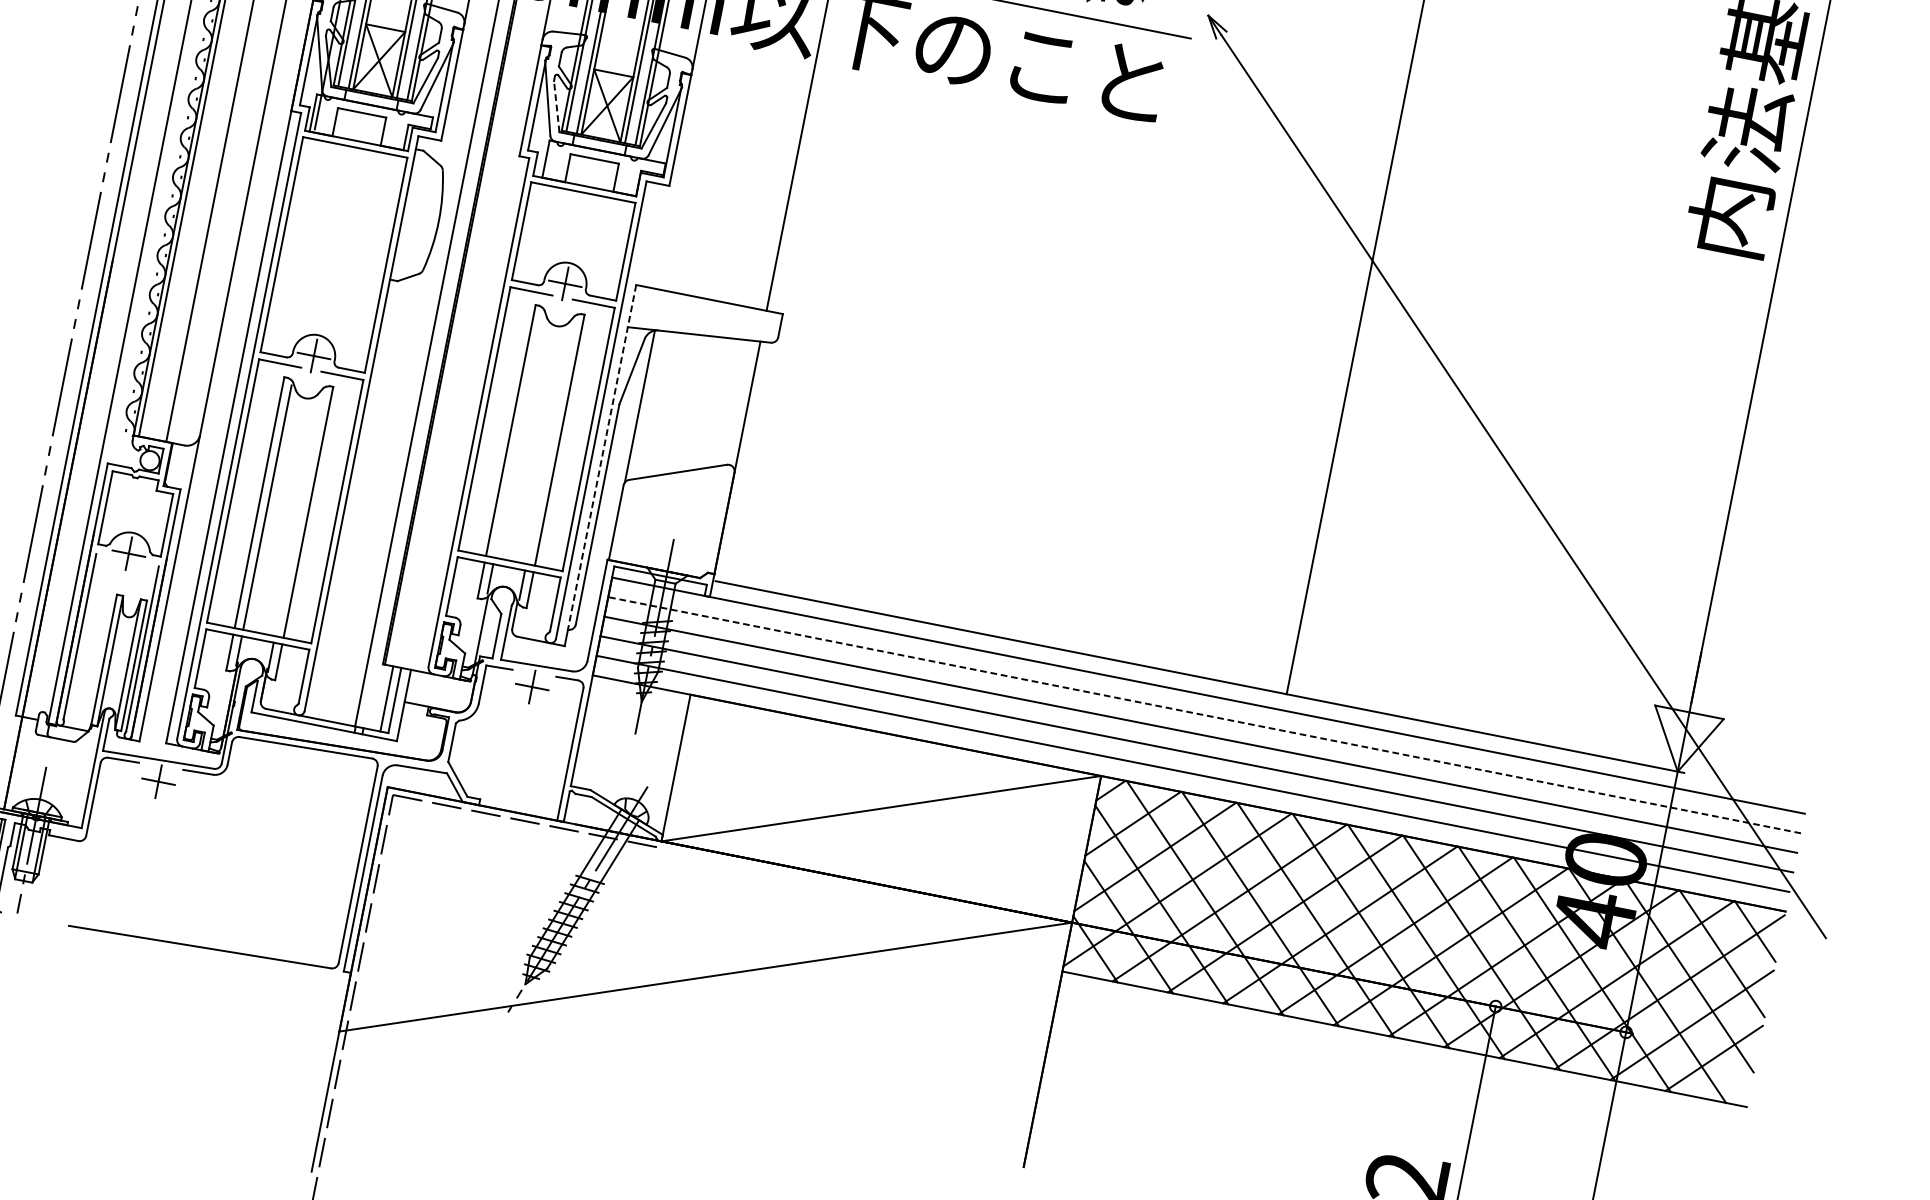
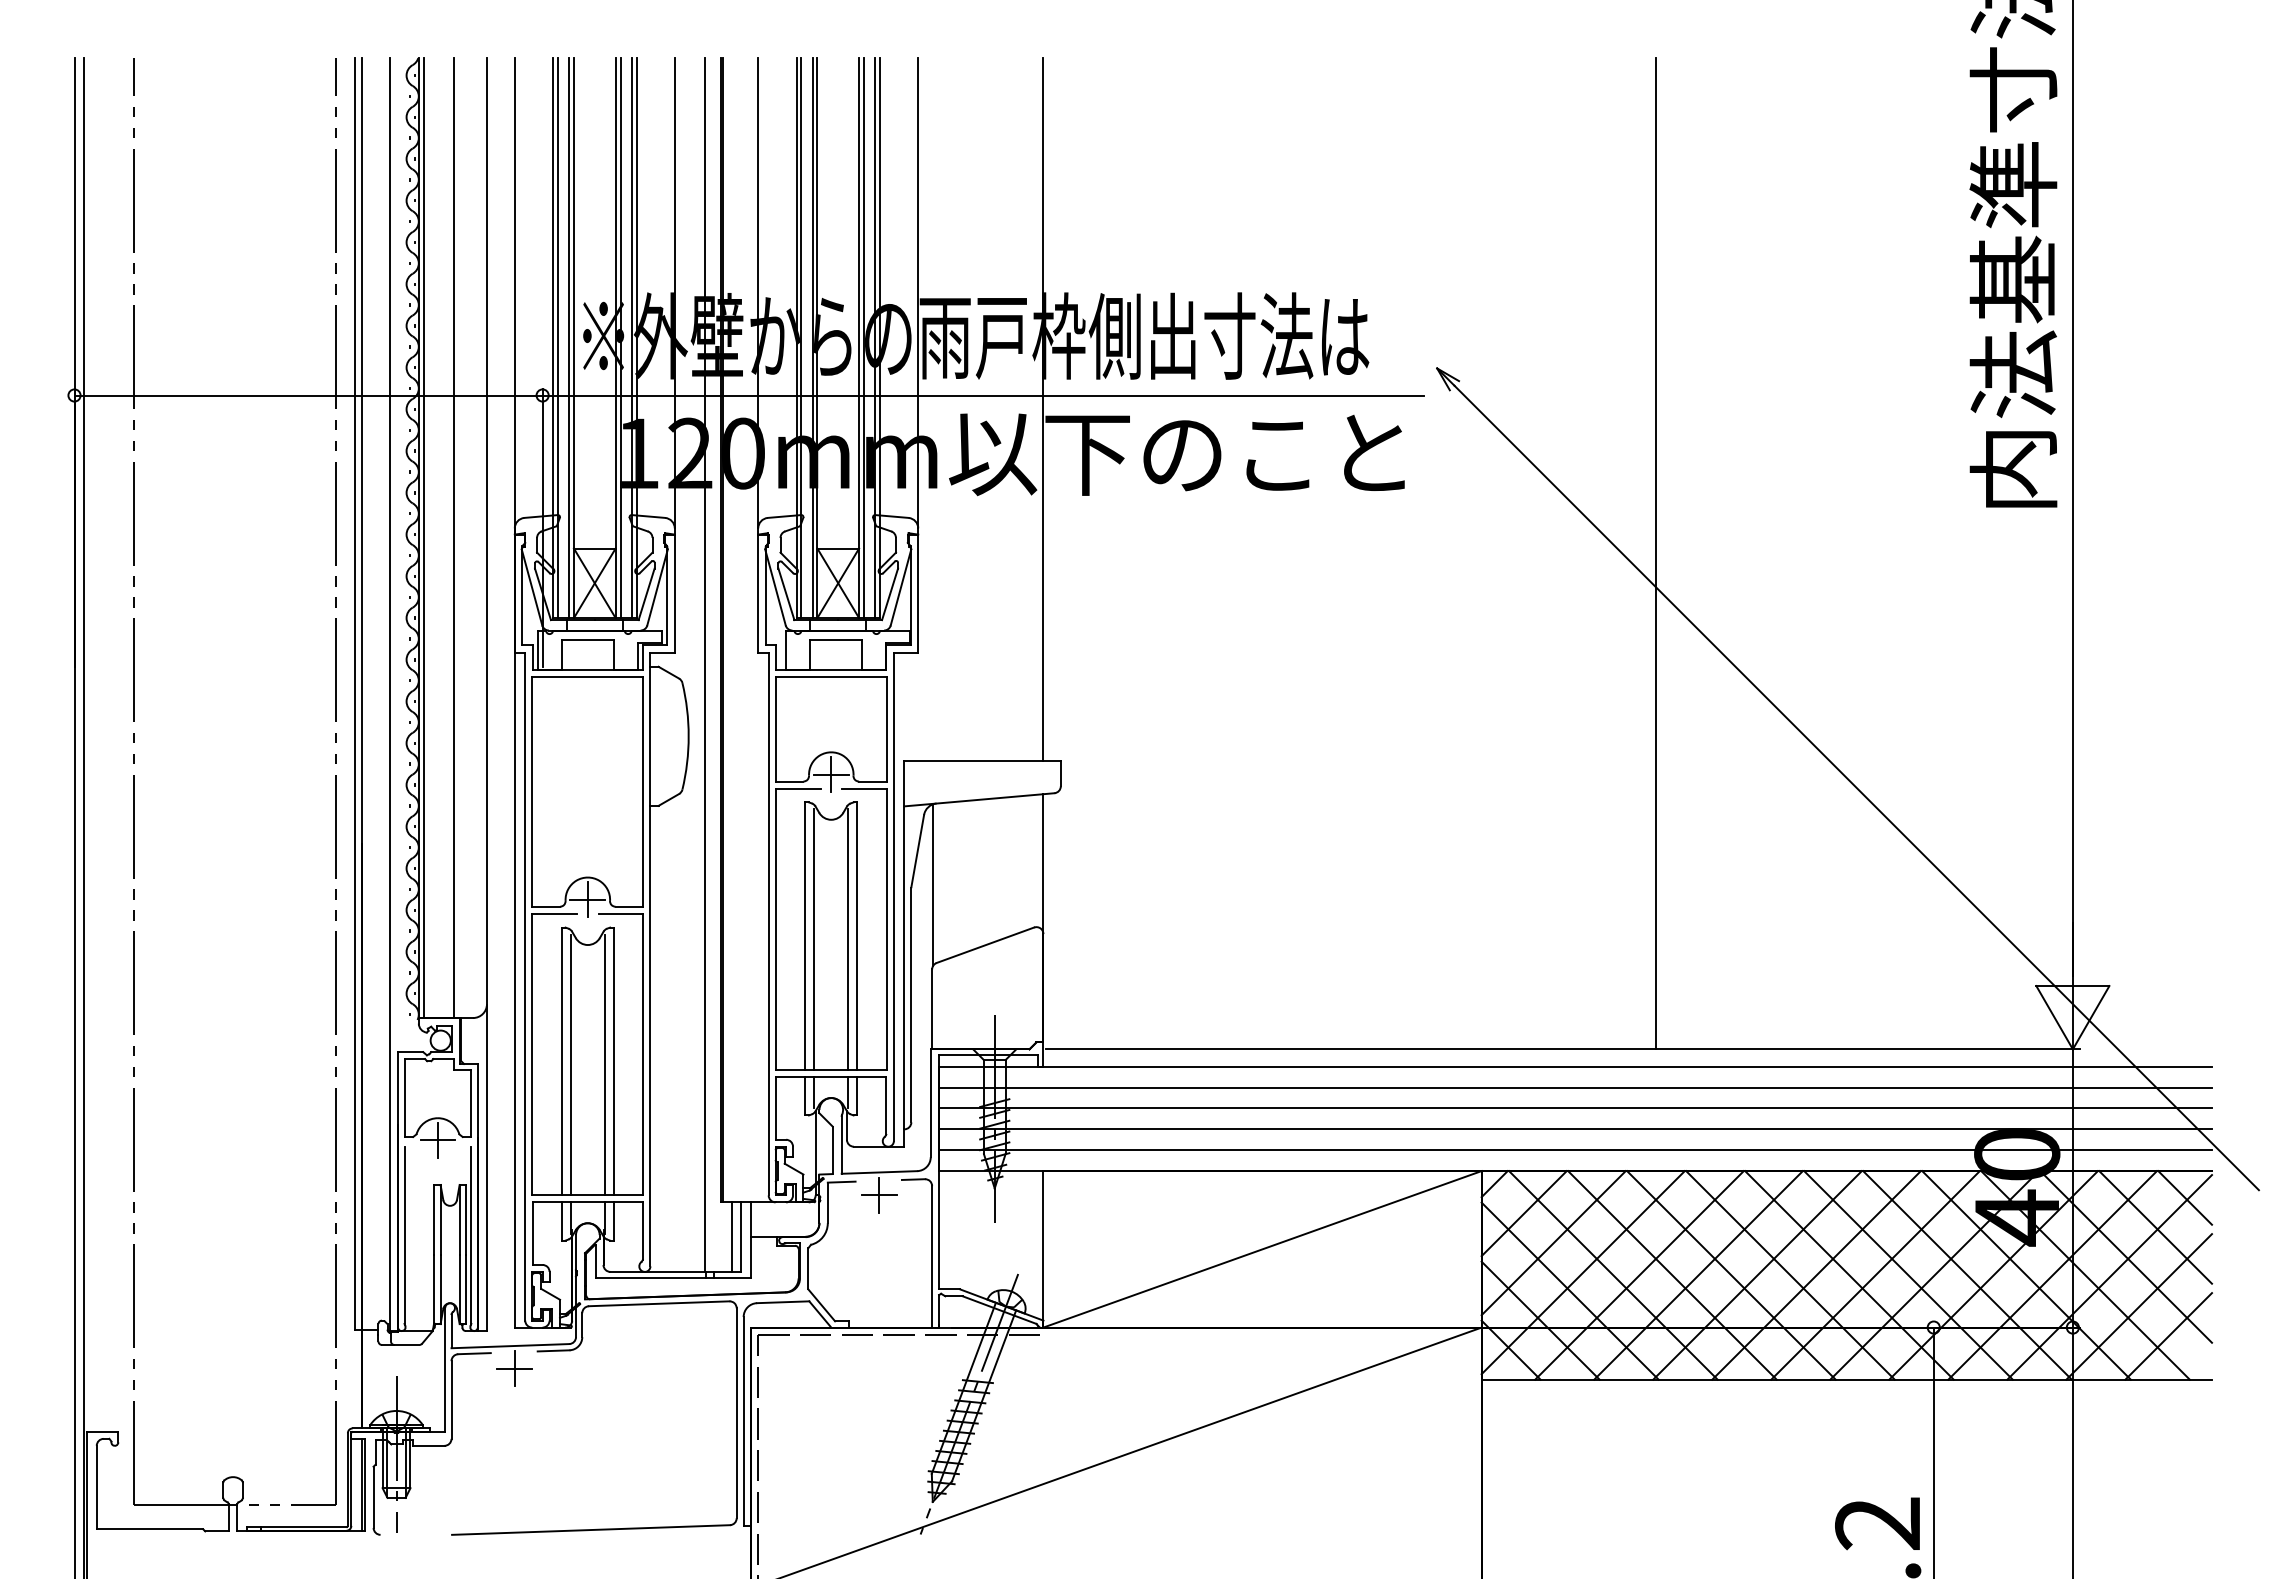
line: (556, 106) -> (786, 594), dashed -> solid
line: (519, 435) -> (814, 939), added
line: (550, 441) -> (848, 939), added
line: (602, 457) -> (904, 945), dashed -> solid
line: (299, 513) -> (604, 1064), added
line: (1204, 715) -> (1575, 1087), dashed -> solid

